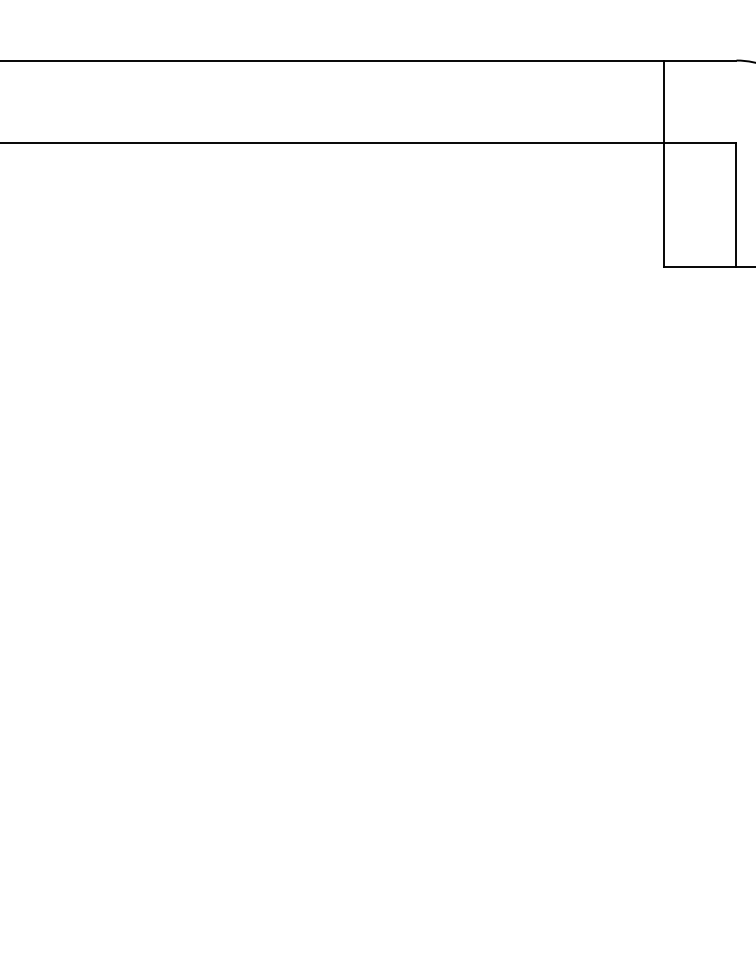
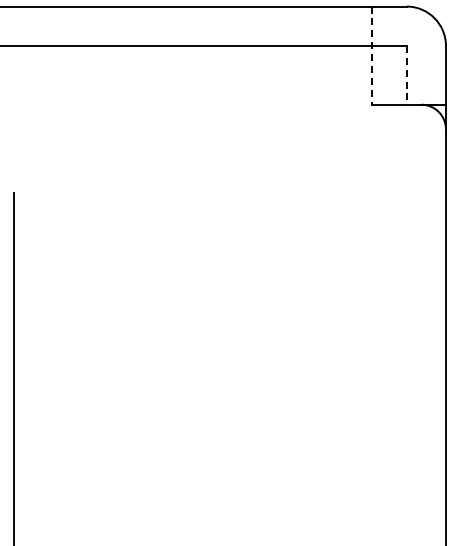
line: (664, 165) -> (372, 56), solid -> dashed
line: (736, 205) -> (406, 75), solid -> dashed

